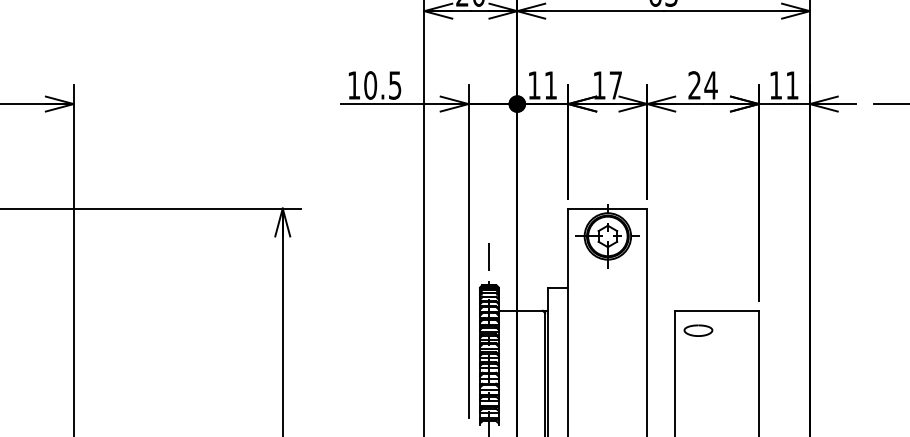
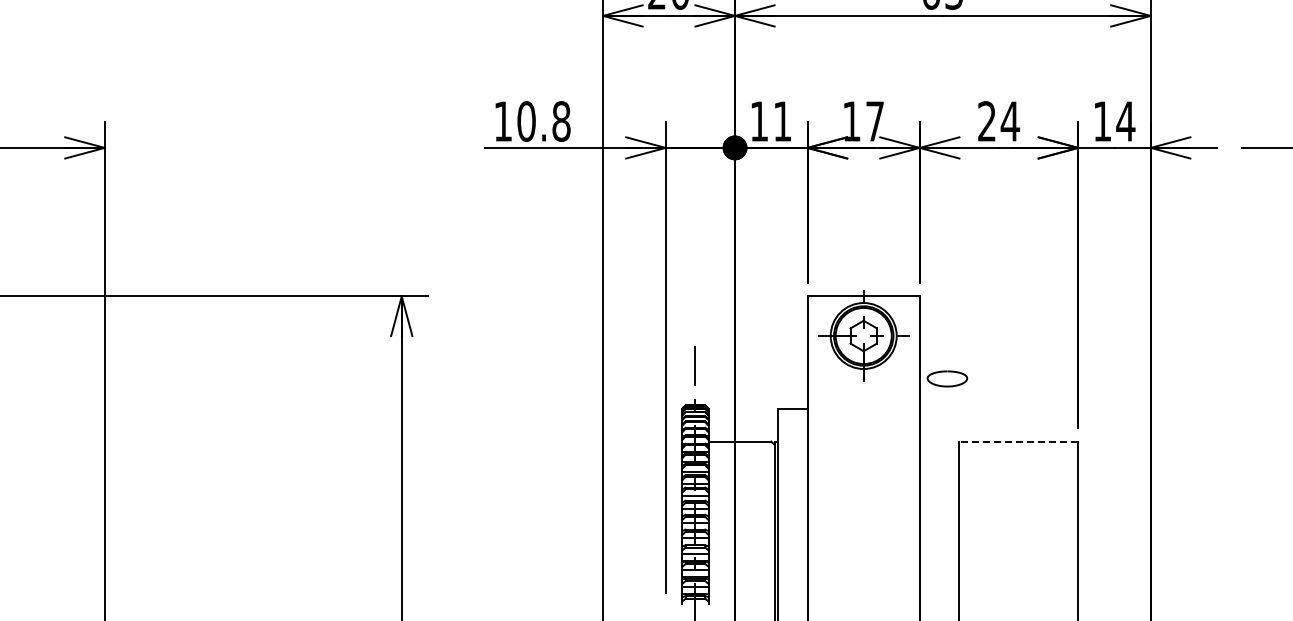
text: (395, 85) -> (561, 121), 10.5 -> 10.8
text: (792, 85) -> (1125, 121), 11 -> 14
line: (716, 310) -> (1018, 441), solid -> dashed
curve: (698, 326) -> (947, 372), moved

